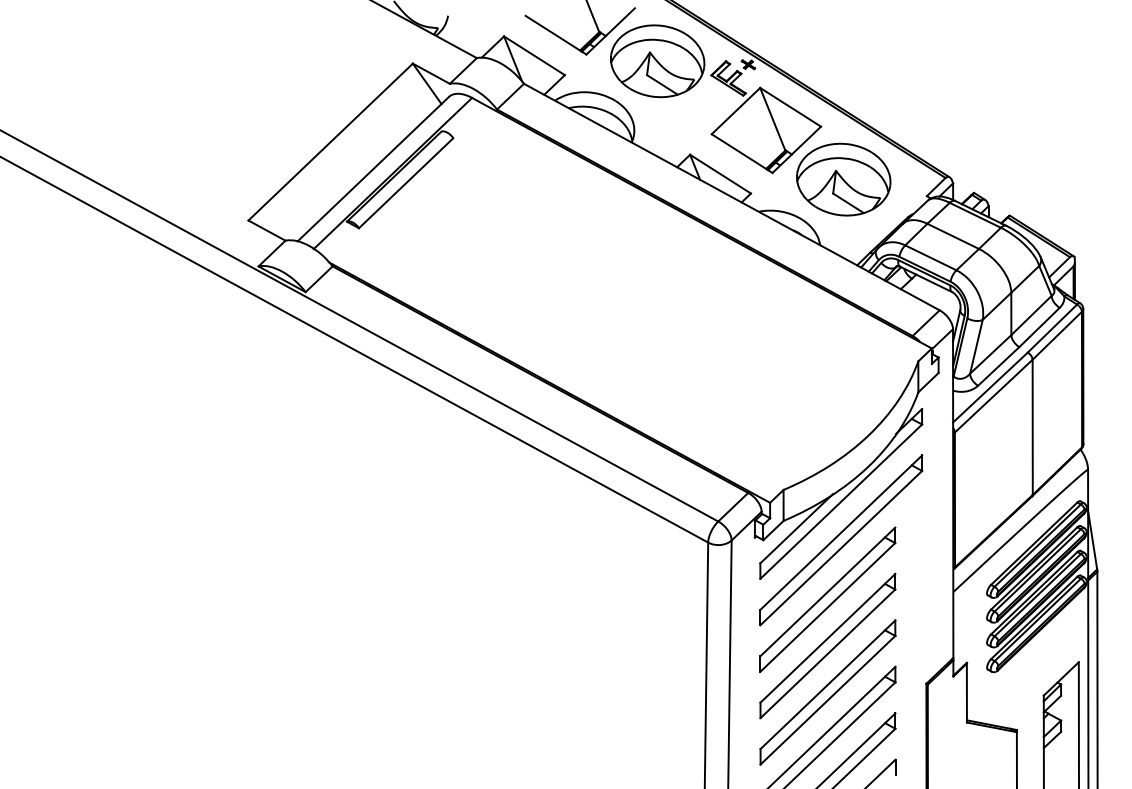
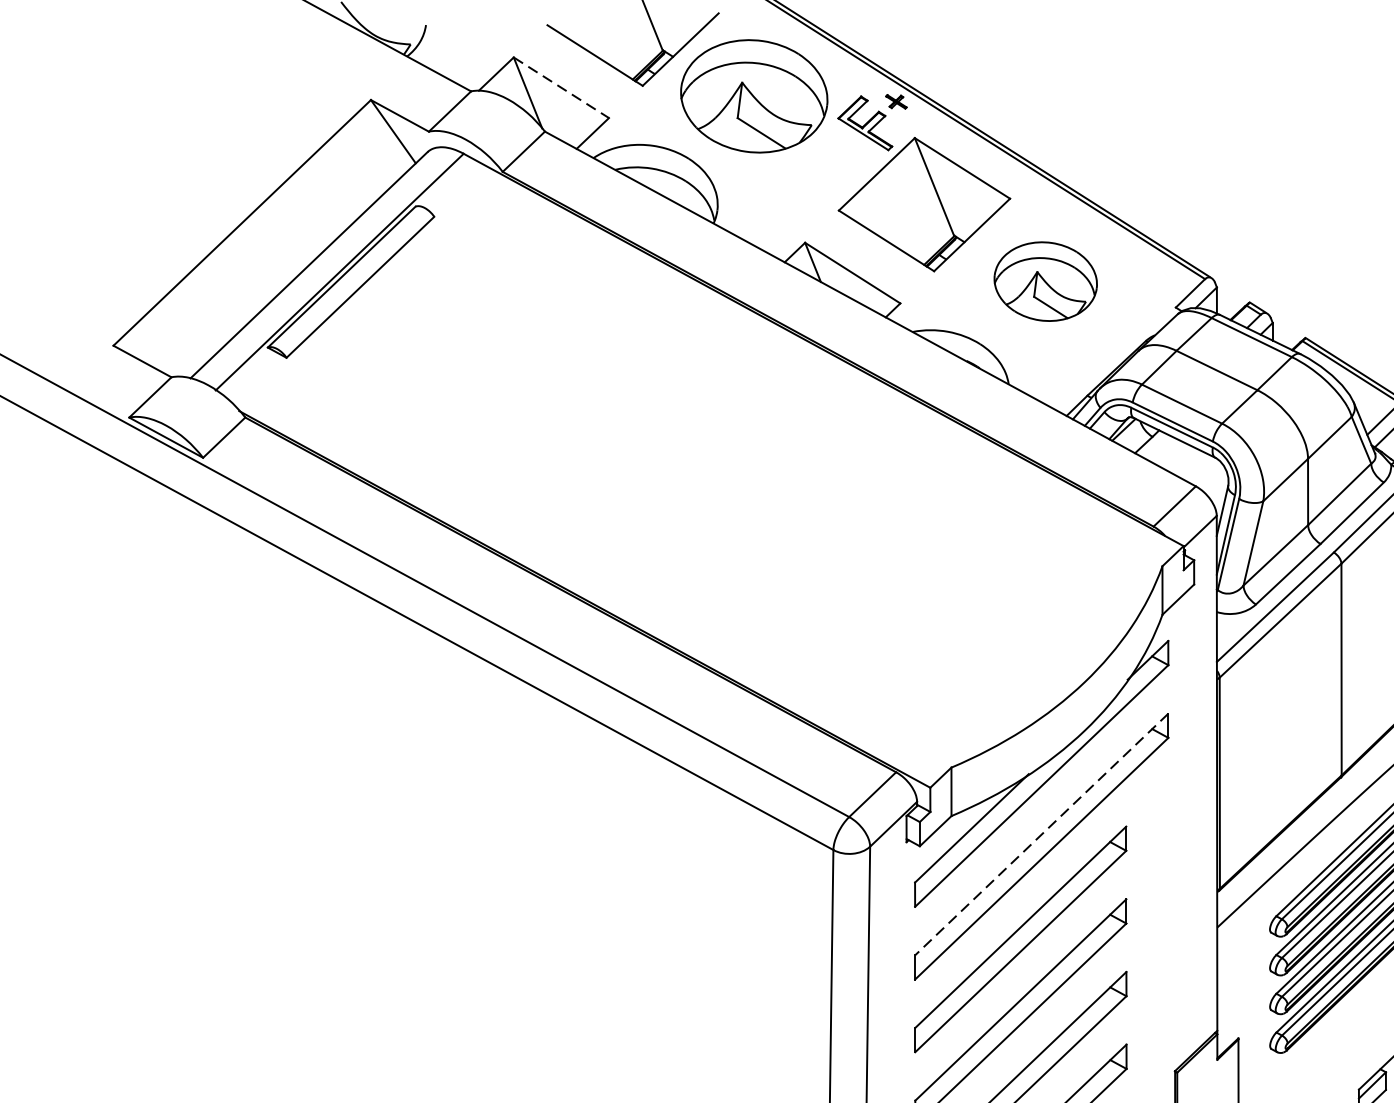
line: (534, 56) -> (561, 88), solid -> dashed
part: (843, 179) -> (1045, 281), size x0.7
line: (841, 532) -> (1042, 834), solid -> dashed

